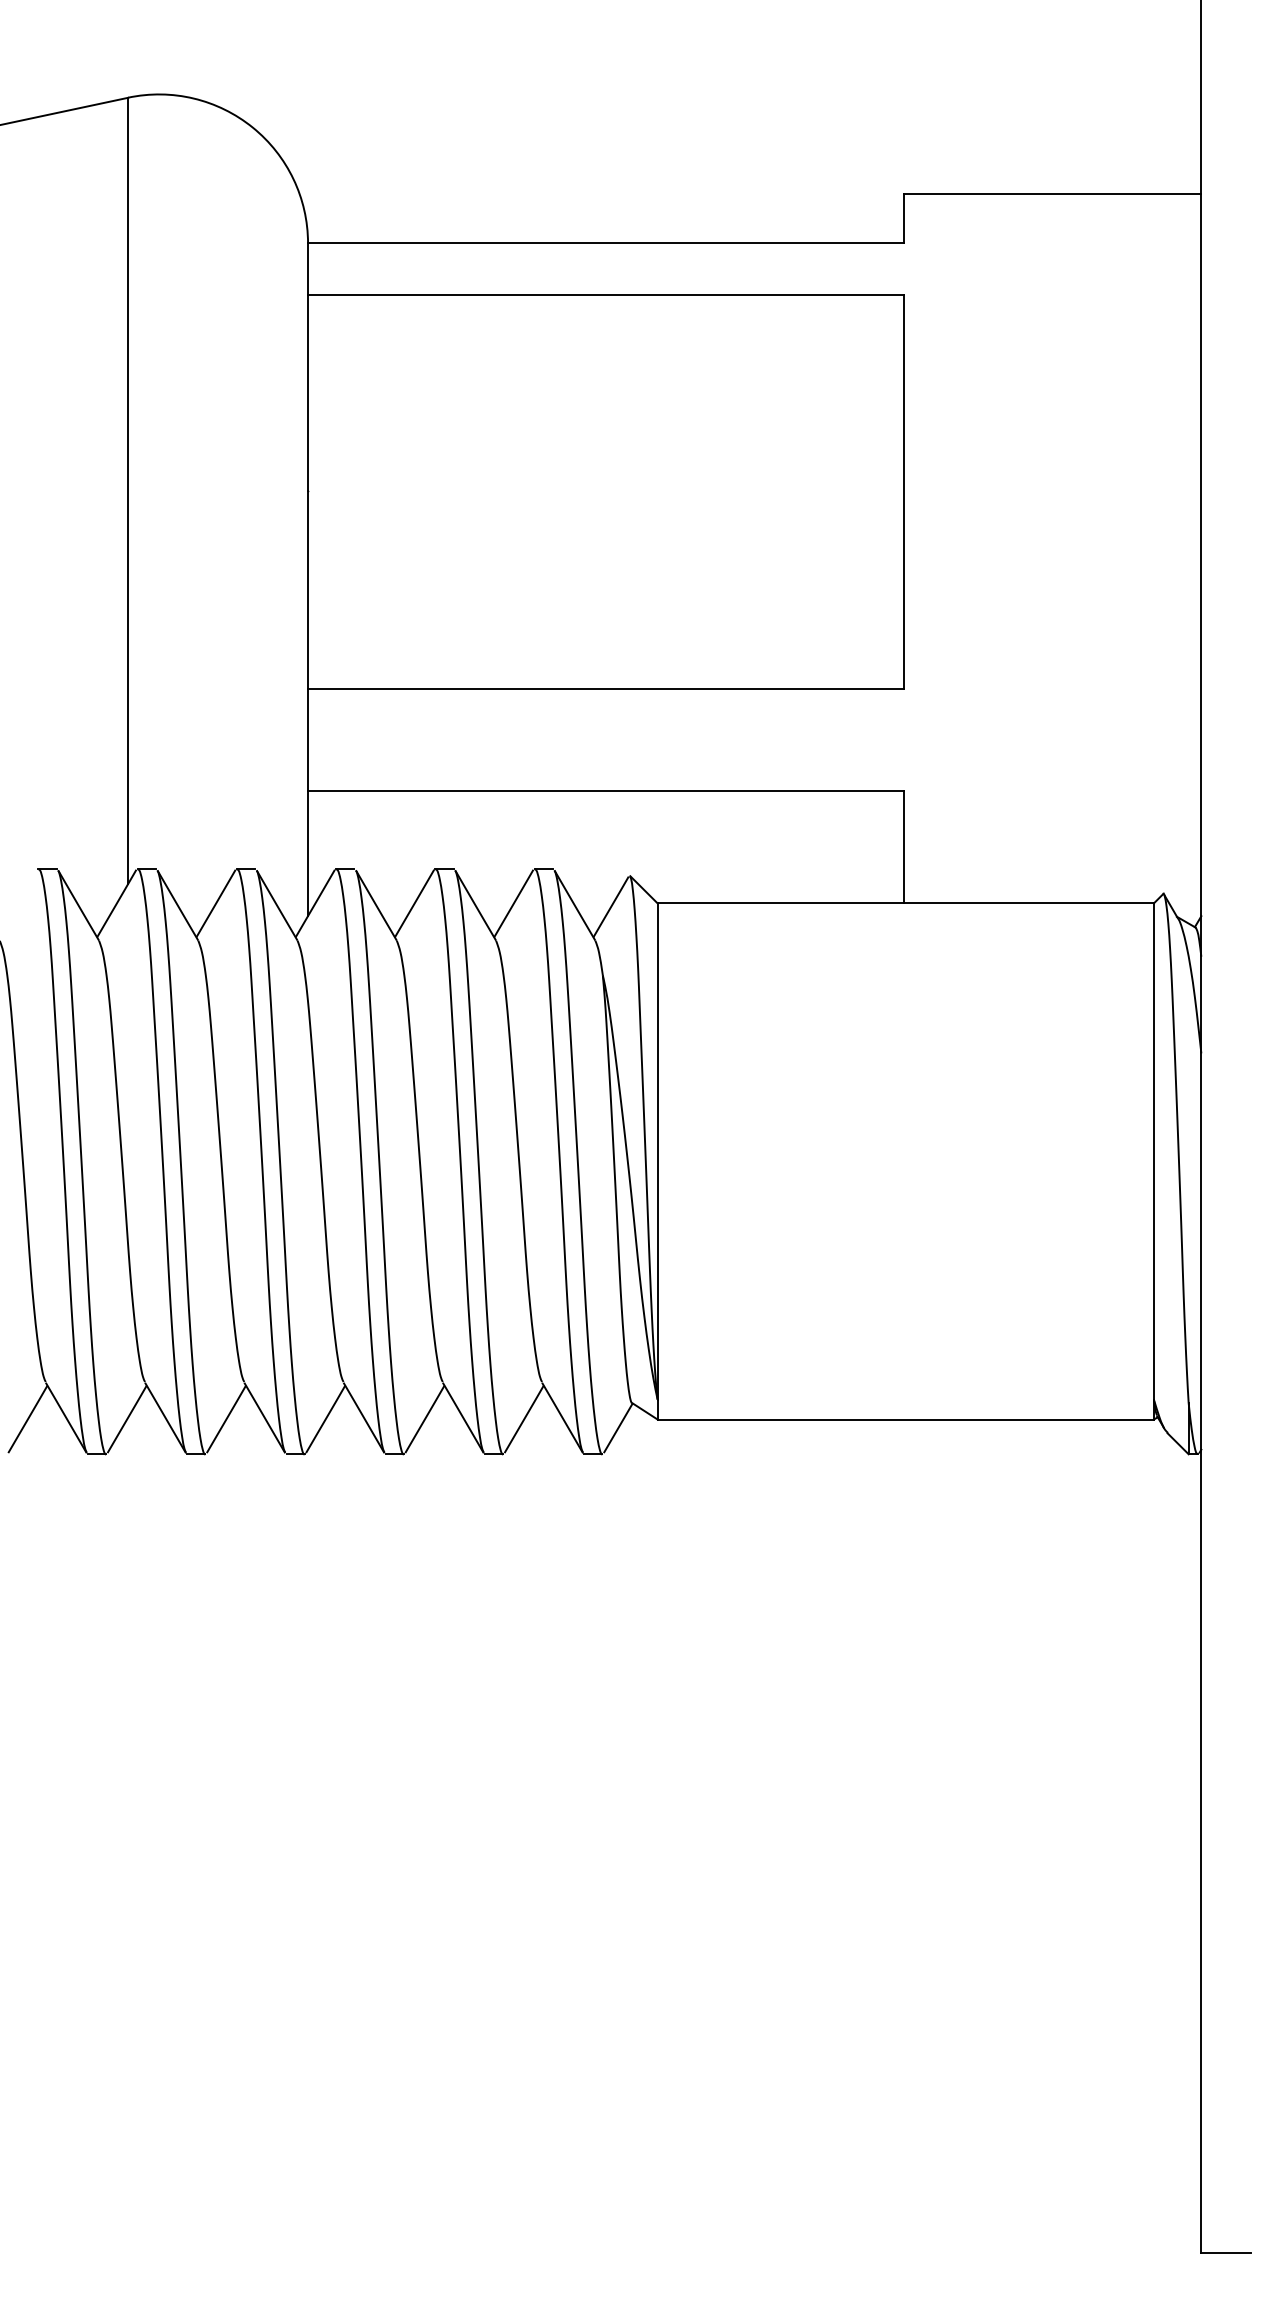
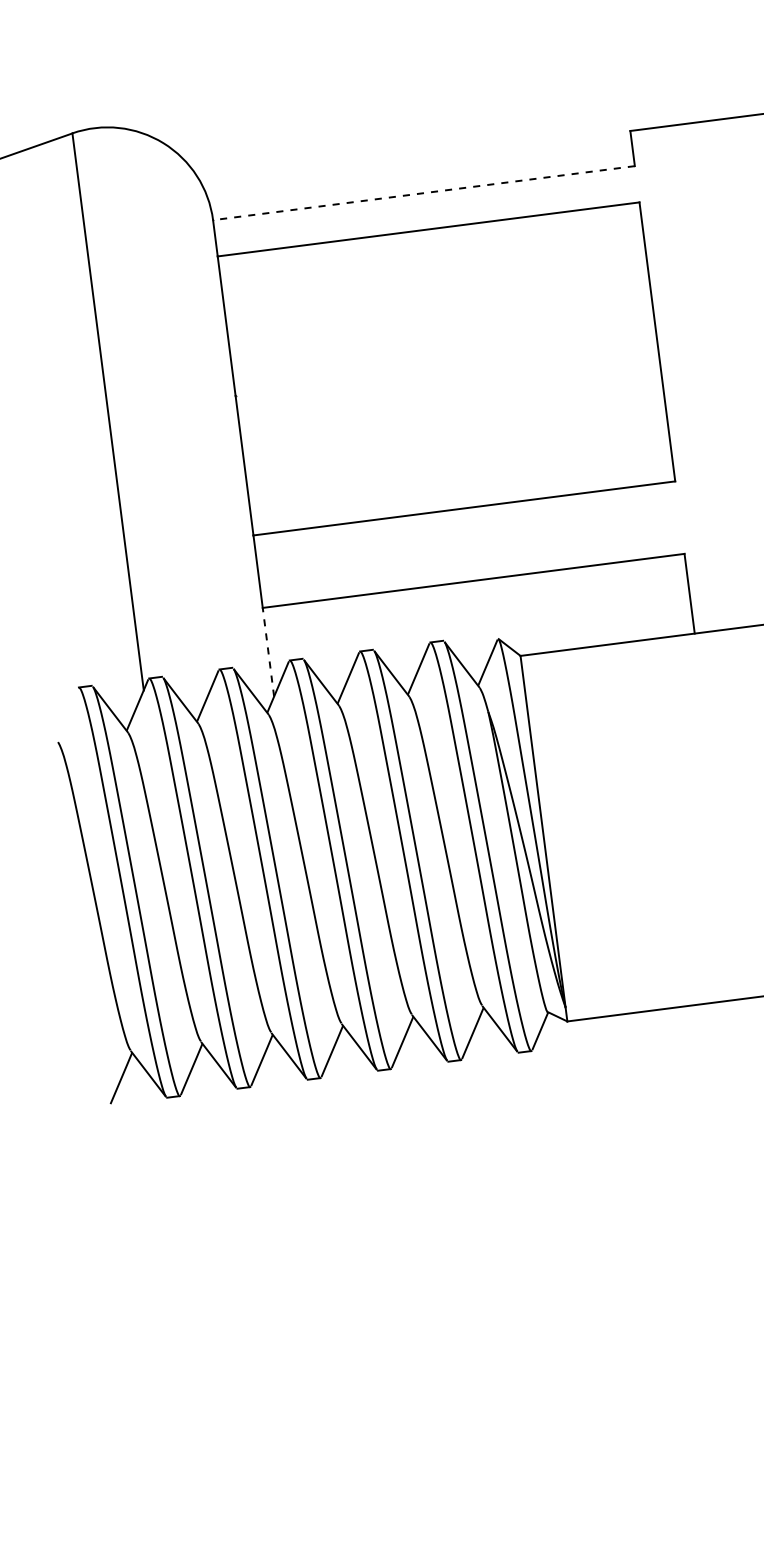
line: (605, 243) -> (423, 193), solid -> dashed
line: (308, 853) -> (268, 652), solid -> dashed

